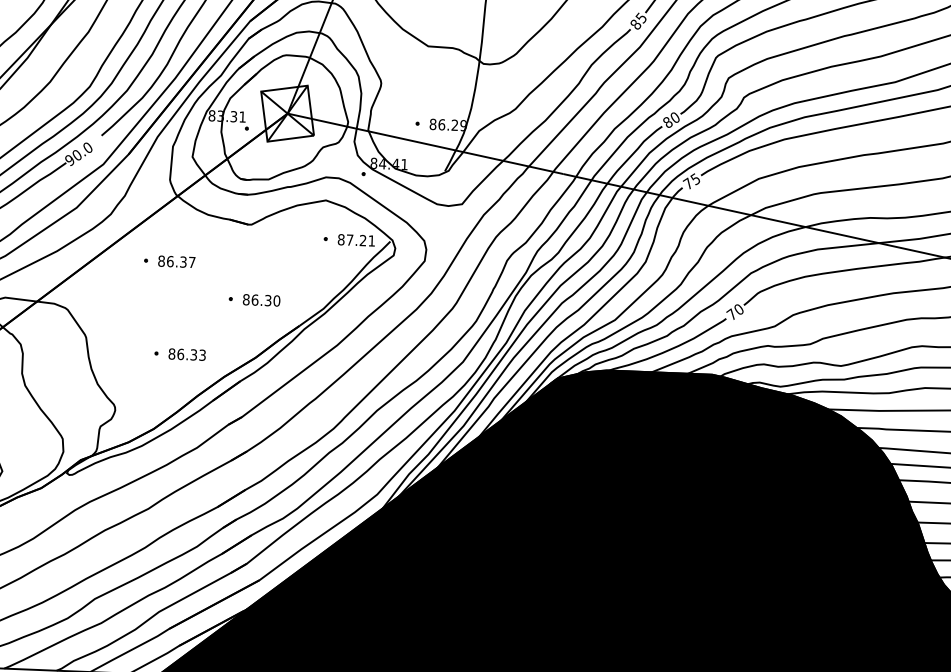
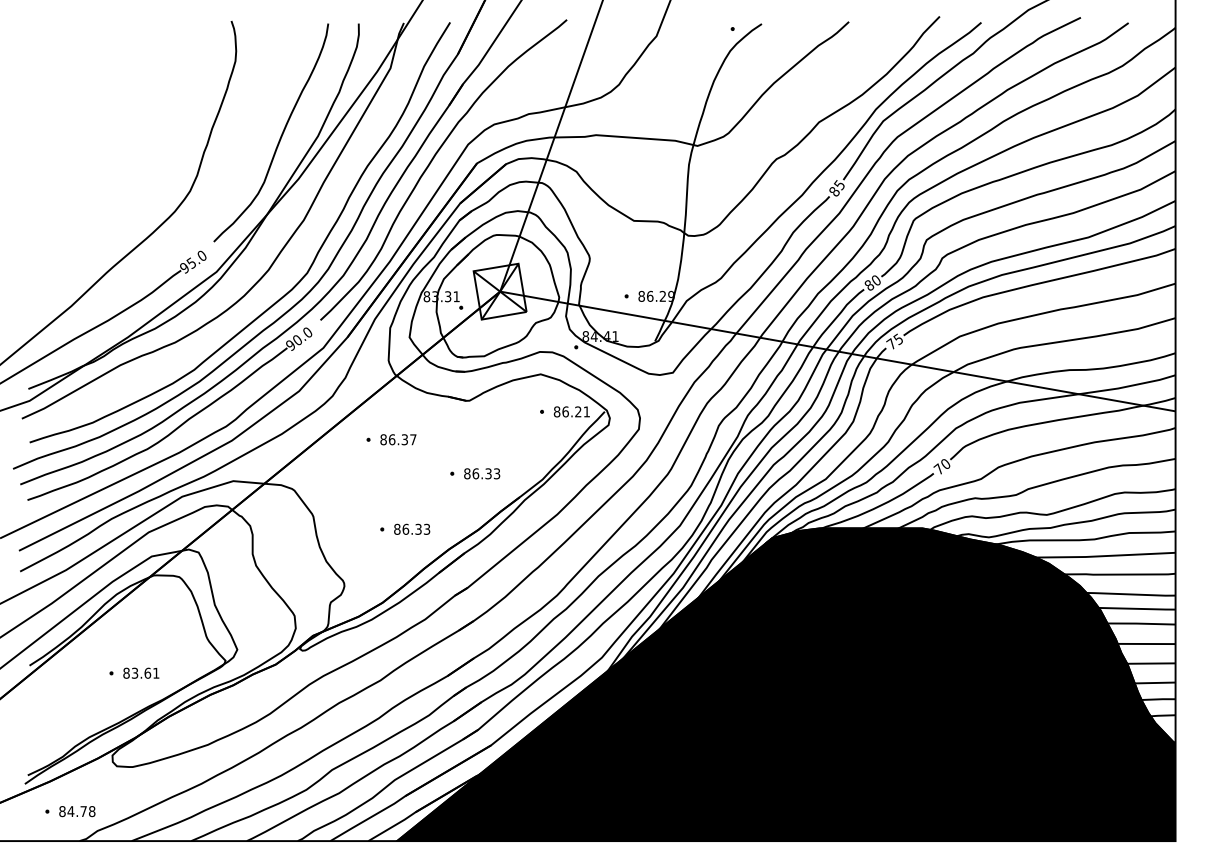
text: (349, 239) -> (565, 411), 87.21 -> 86.21
text: (276, 300) -> (496, 473), 86.30 -> 86.33

